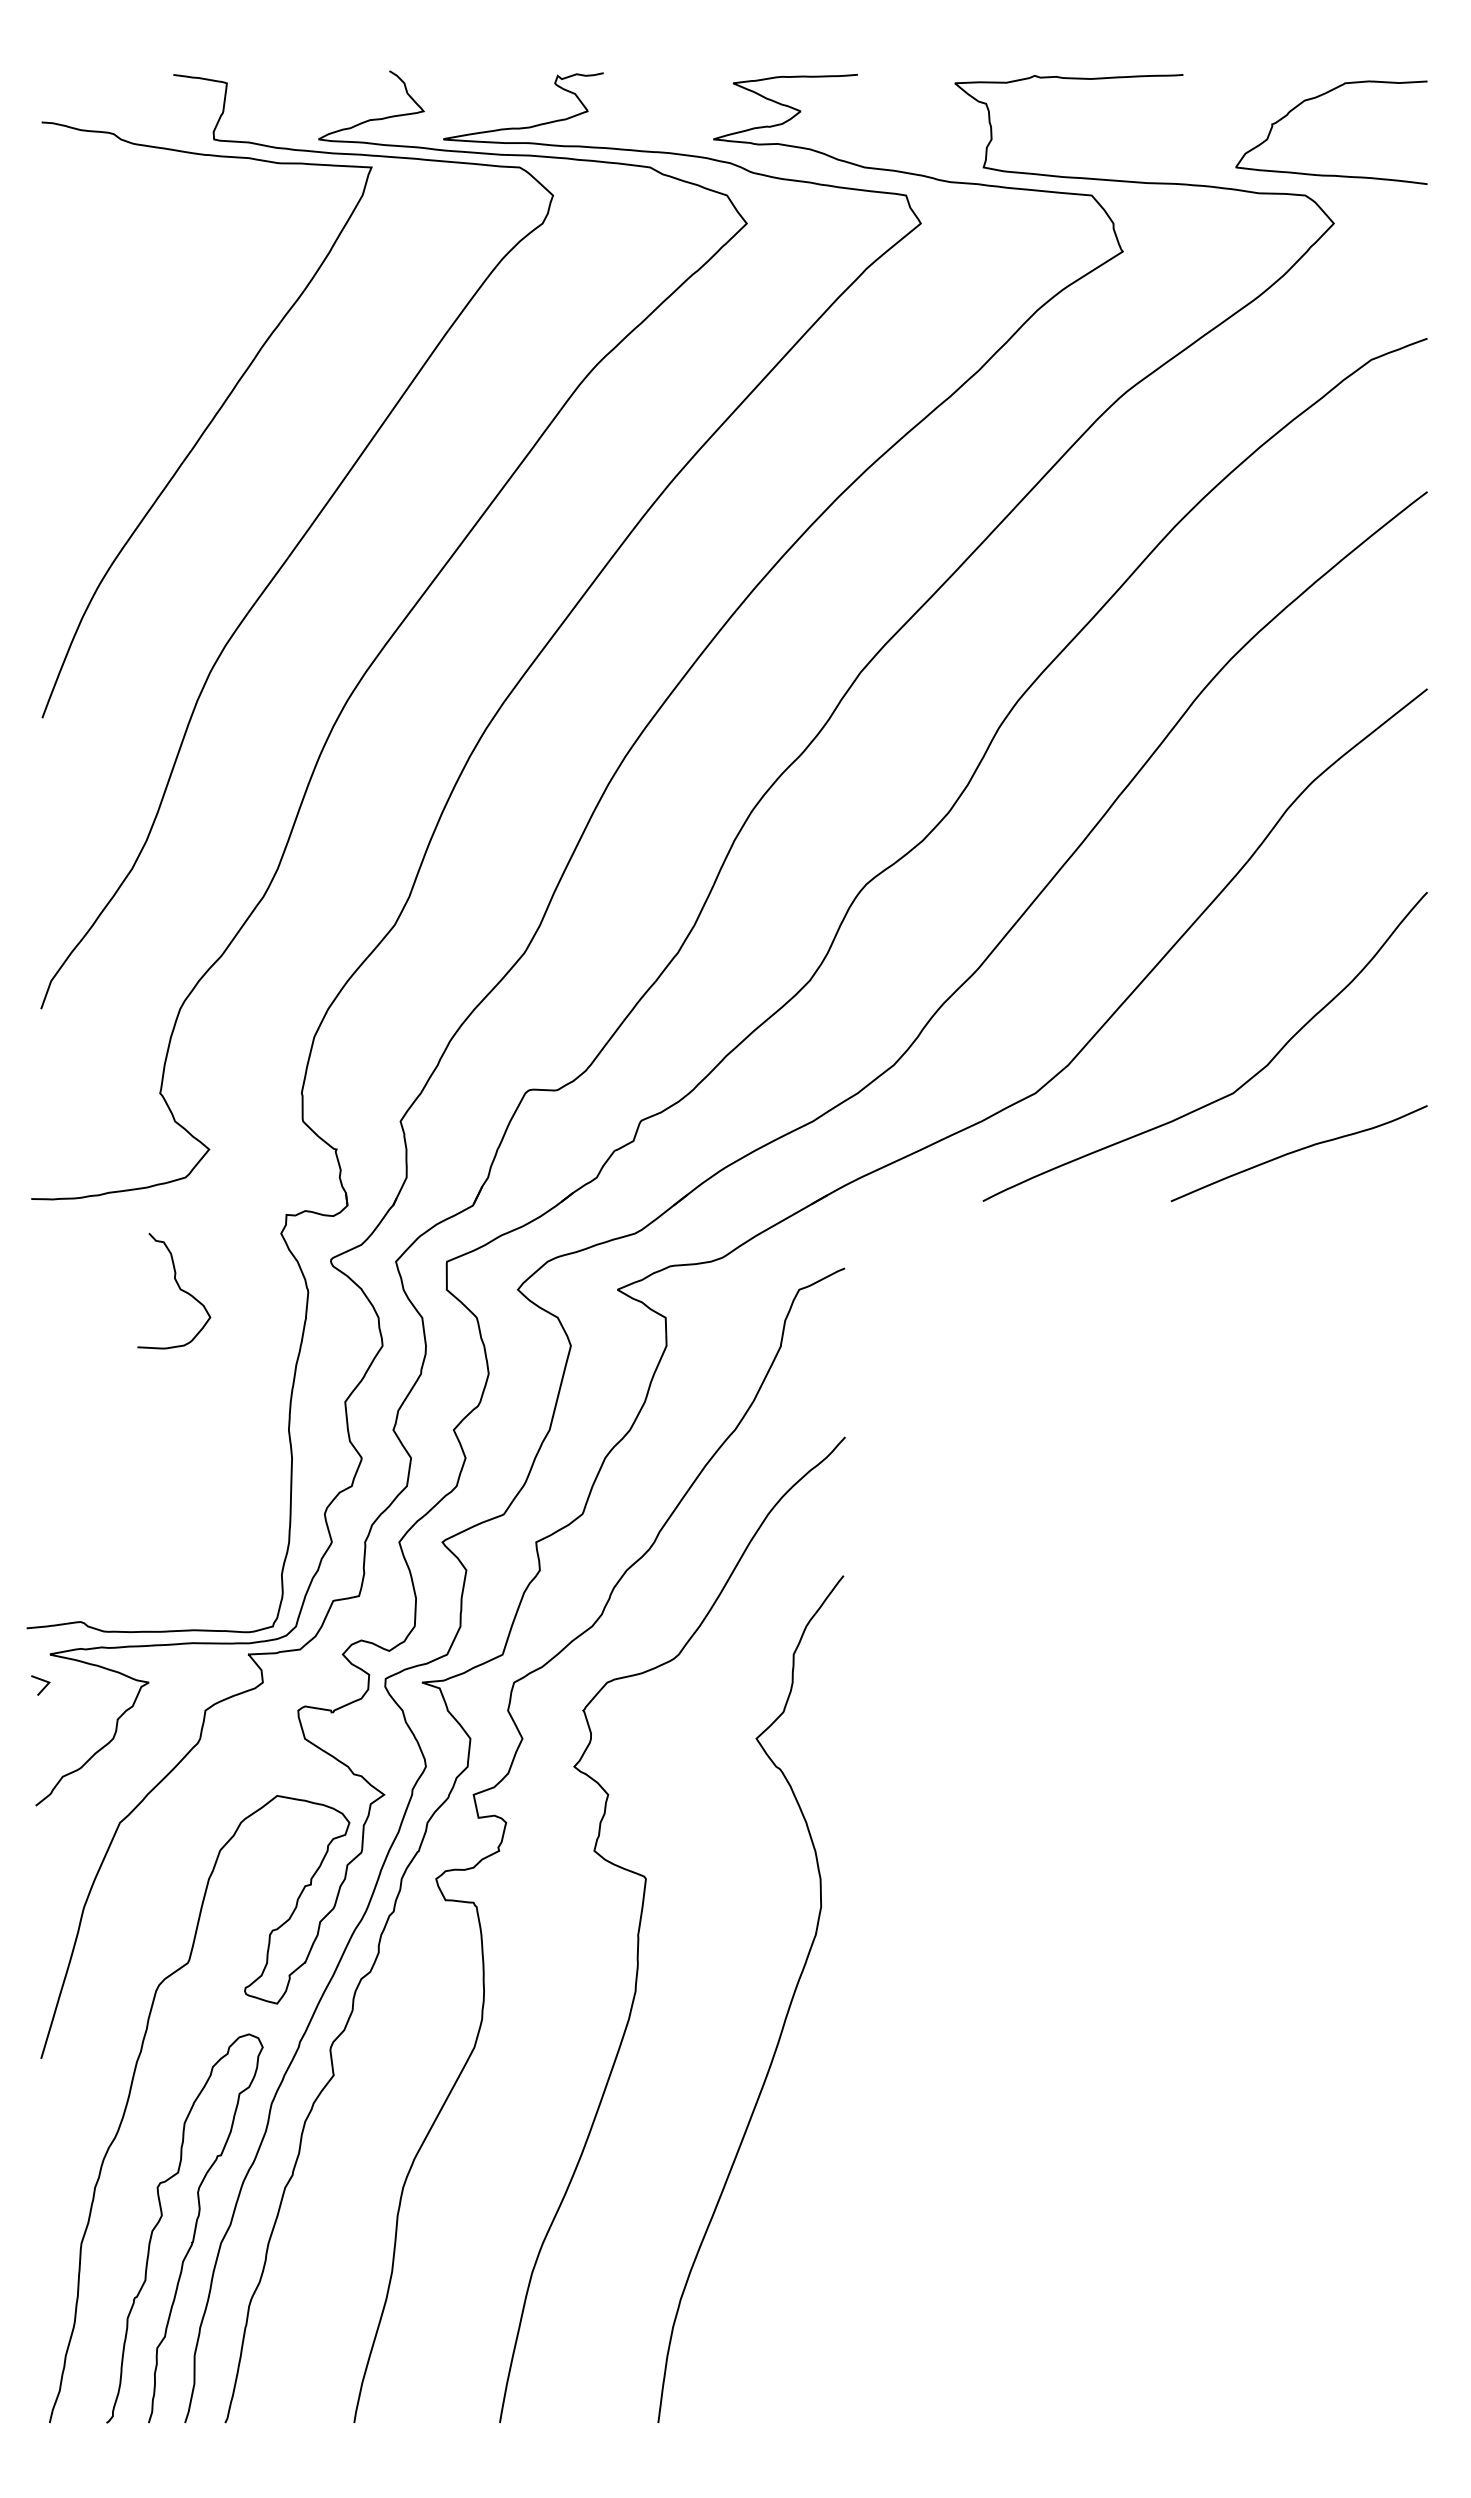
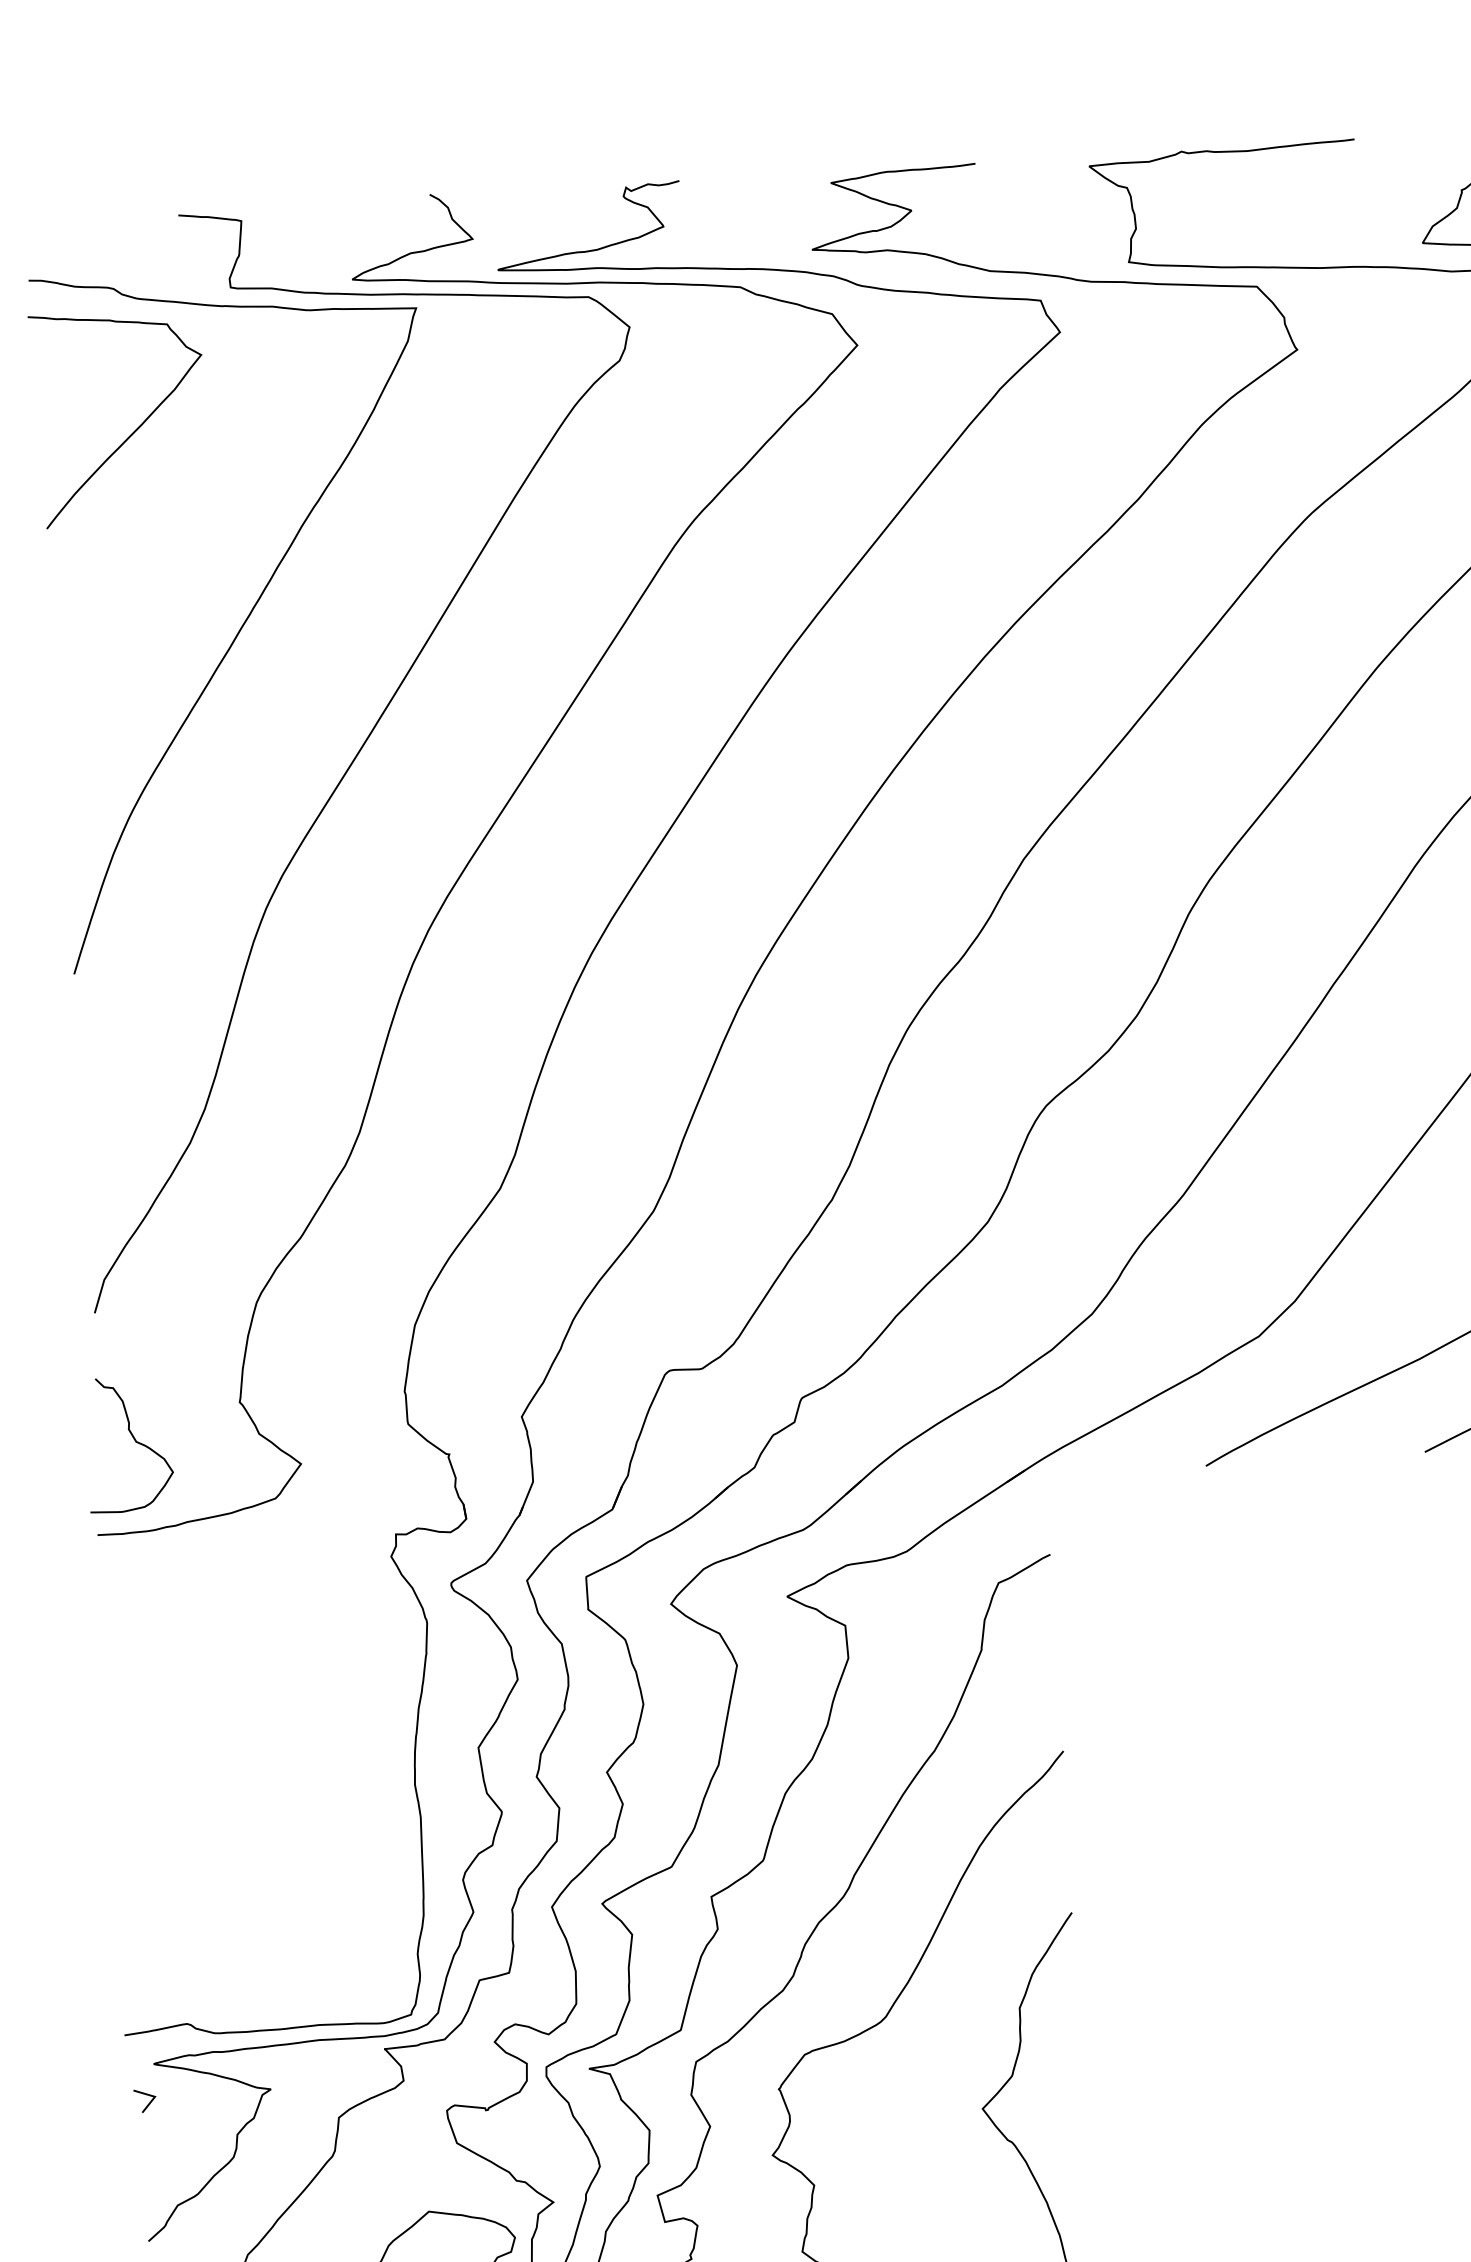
curve: (124, 255) -> (135, 429), added
curve: (178, 1287) -> (133, 1439), moved

